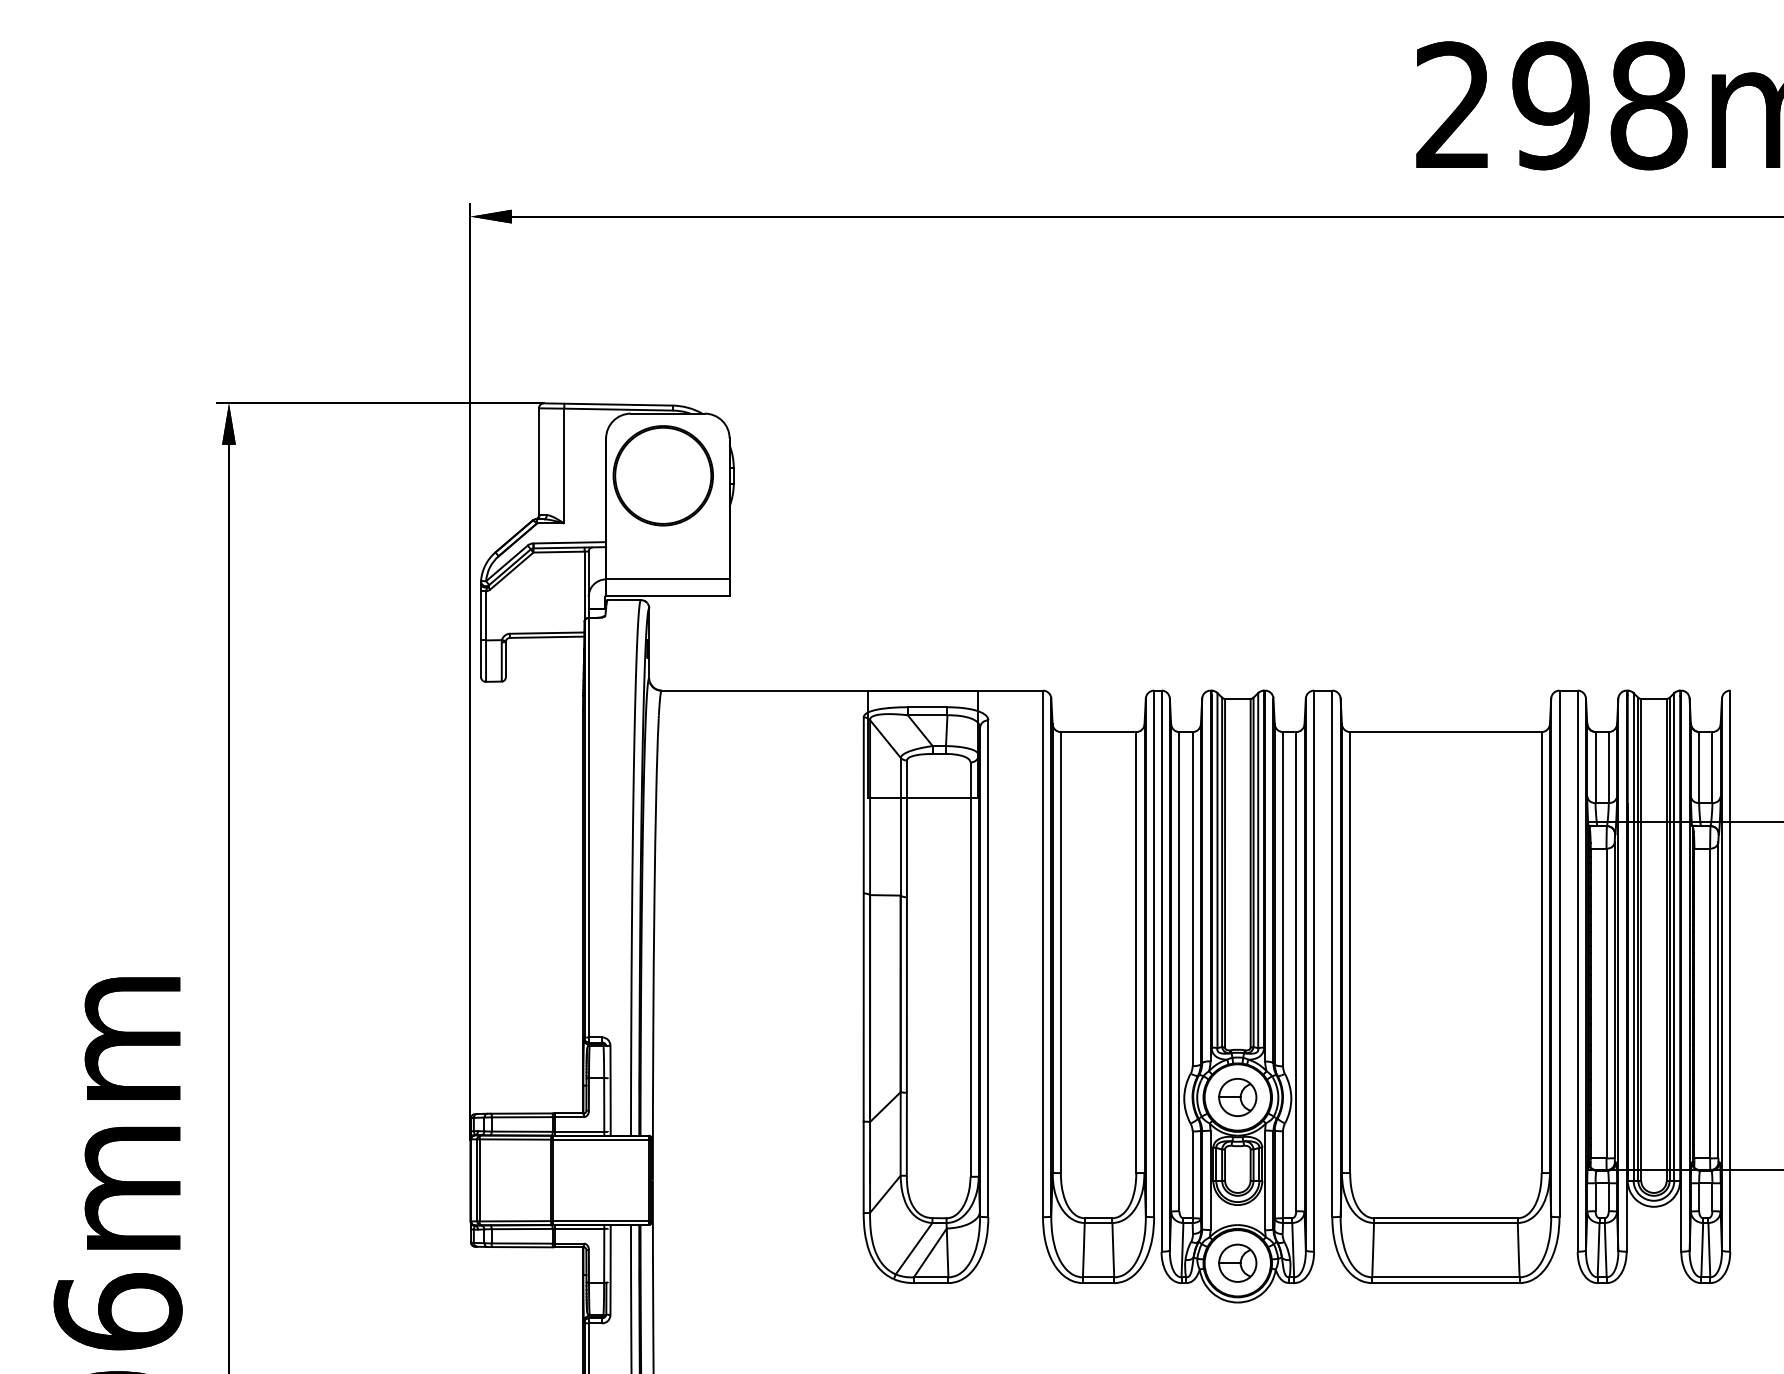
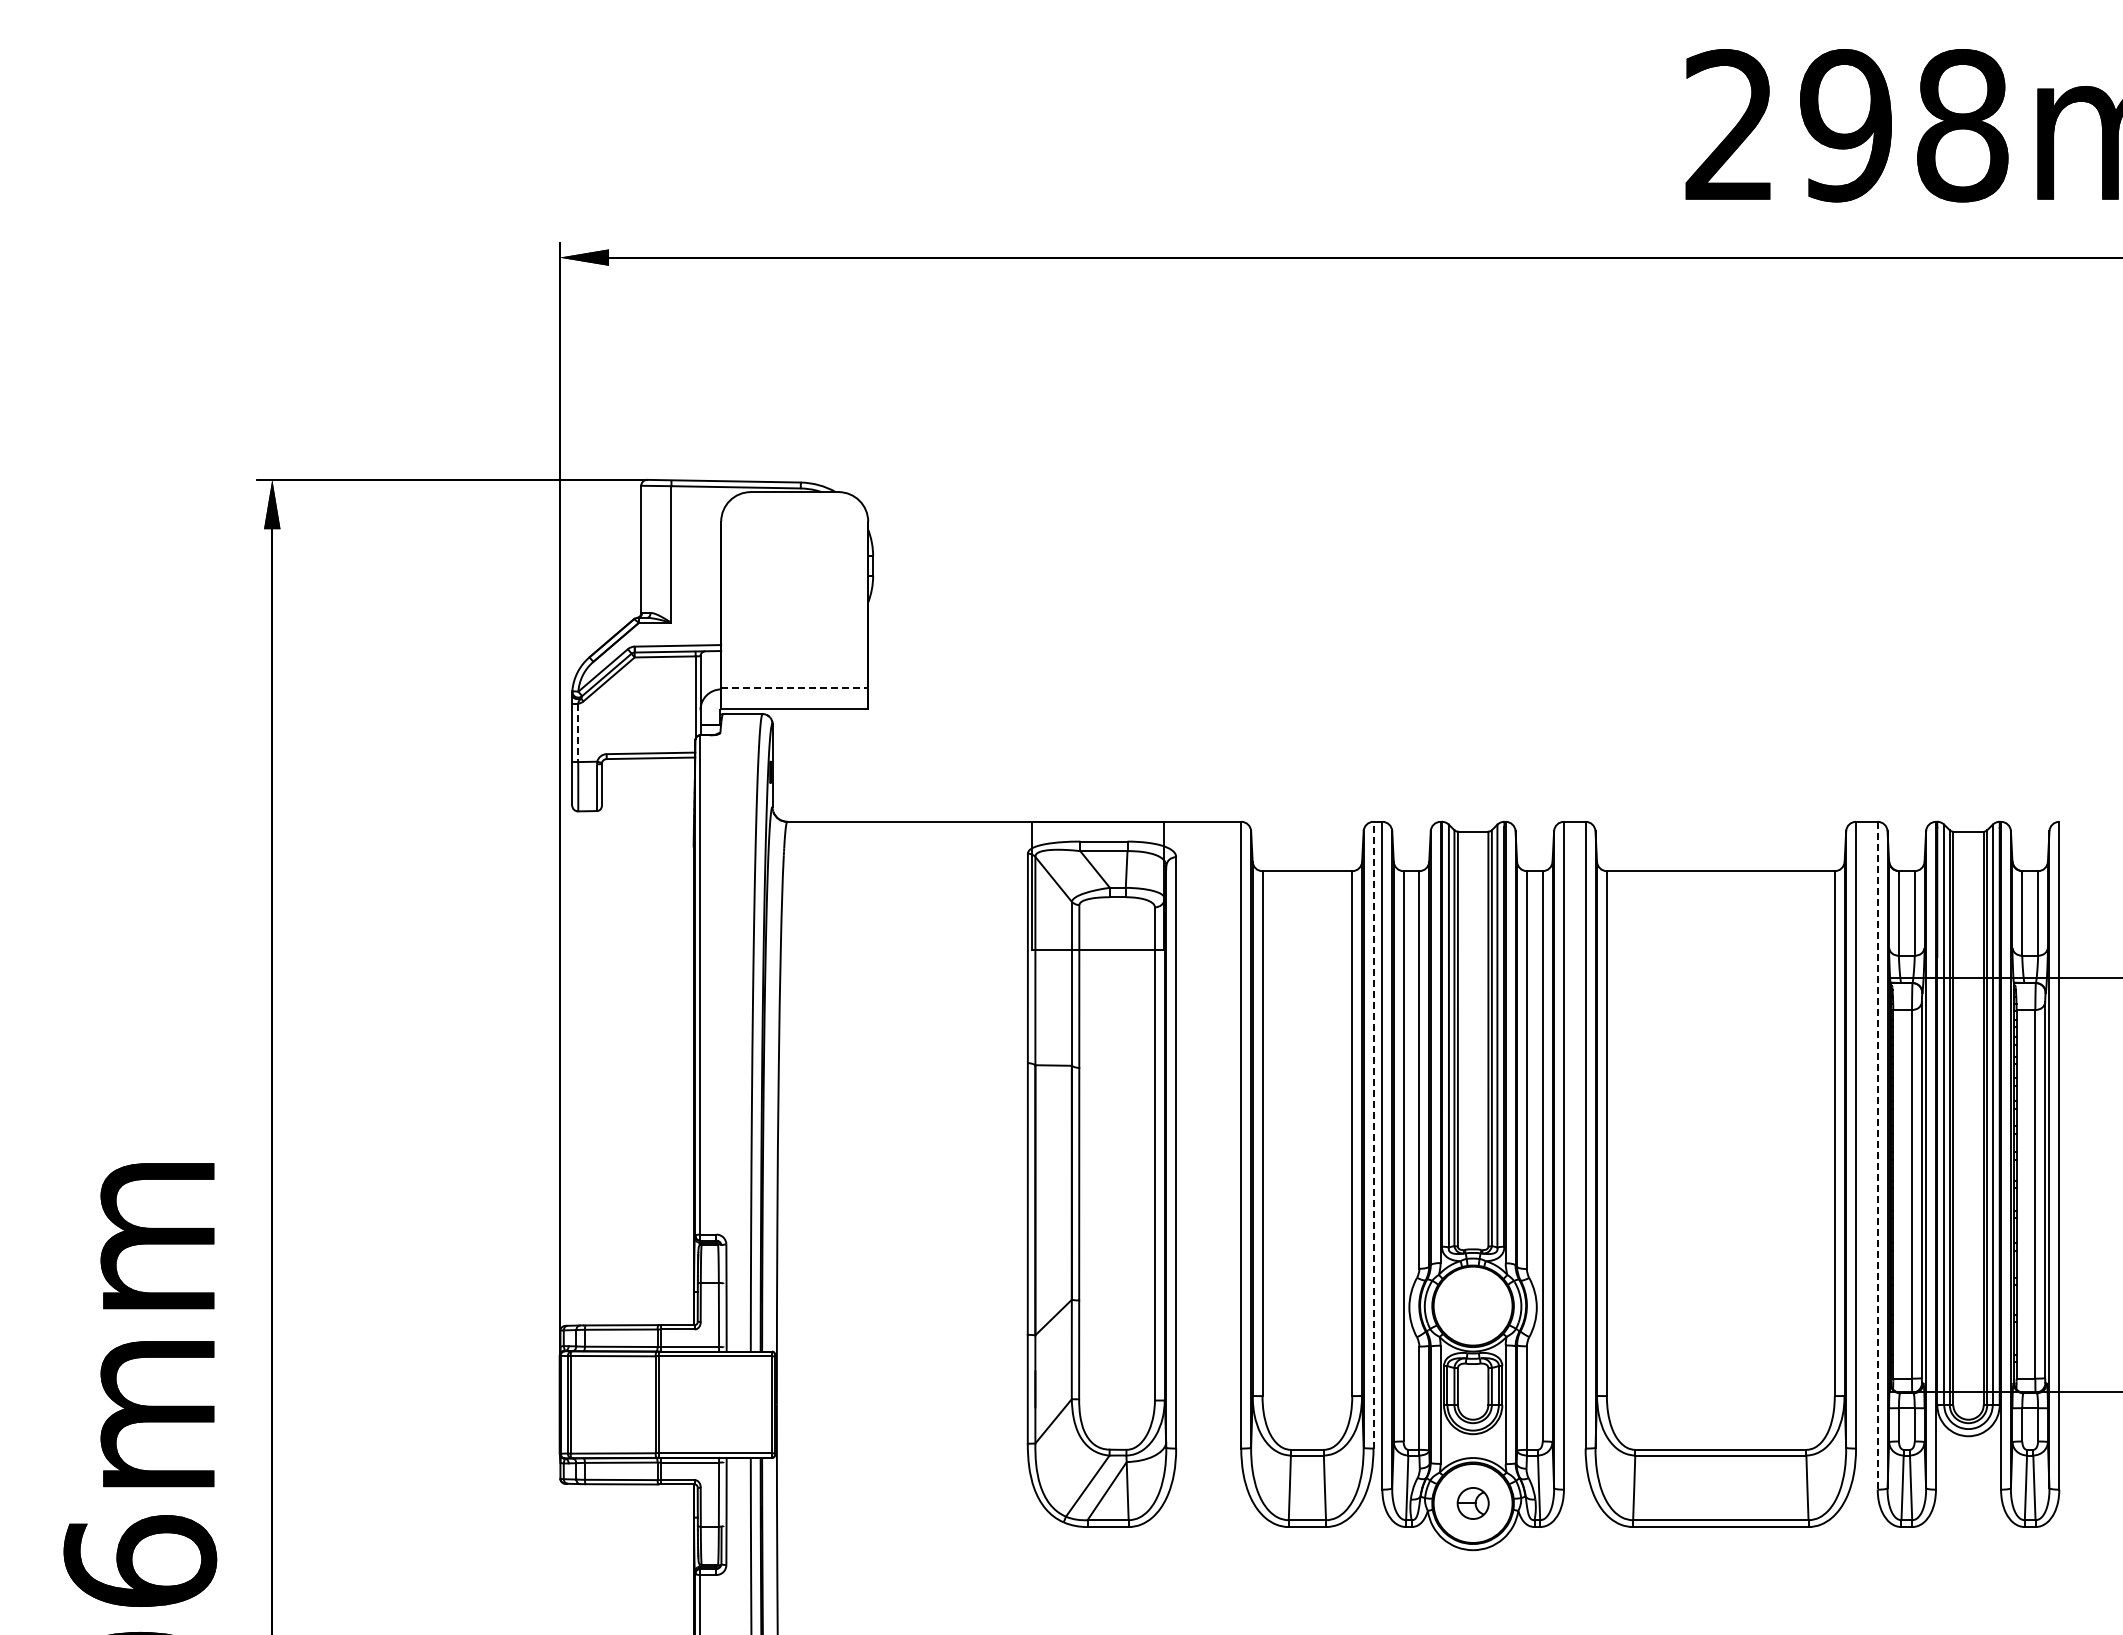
part: (663, 476) -> (789, 566), removed
line: (667, 578) -> (794, 688), solid -> dashed
line: (486, 616) -> (578, 733), solid -> dashed
line: (1154, 953) -> (1373, 1134), solid -> dashed
line: (1577, 970) -> (1877, 1155), solid -> dashed
part: (1238, 1097) -> (1473, 1306), removed
part: (1238, 1263) -> (1473, 1503), size x0.7

